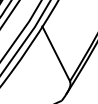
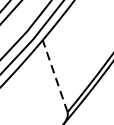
line: (56, 53) -> (55, 75), solid -> dashed

